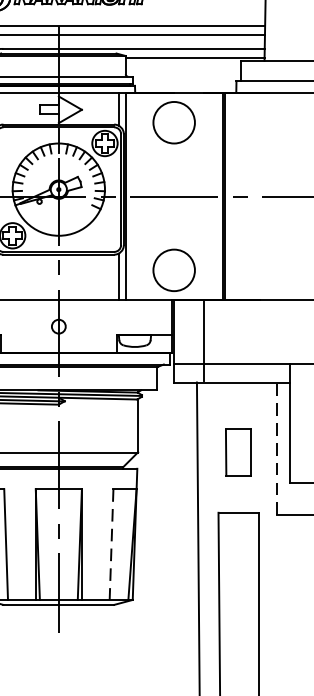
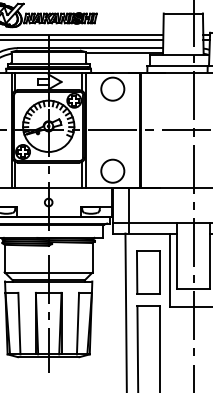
line: (276, 448) -> (169, 270), dashed -> solid
part: (238, 452) -> (148, 272), size x1.67
line: (112, 544) -> (78, 323), dashed -> solid

